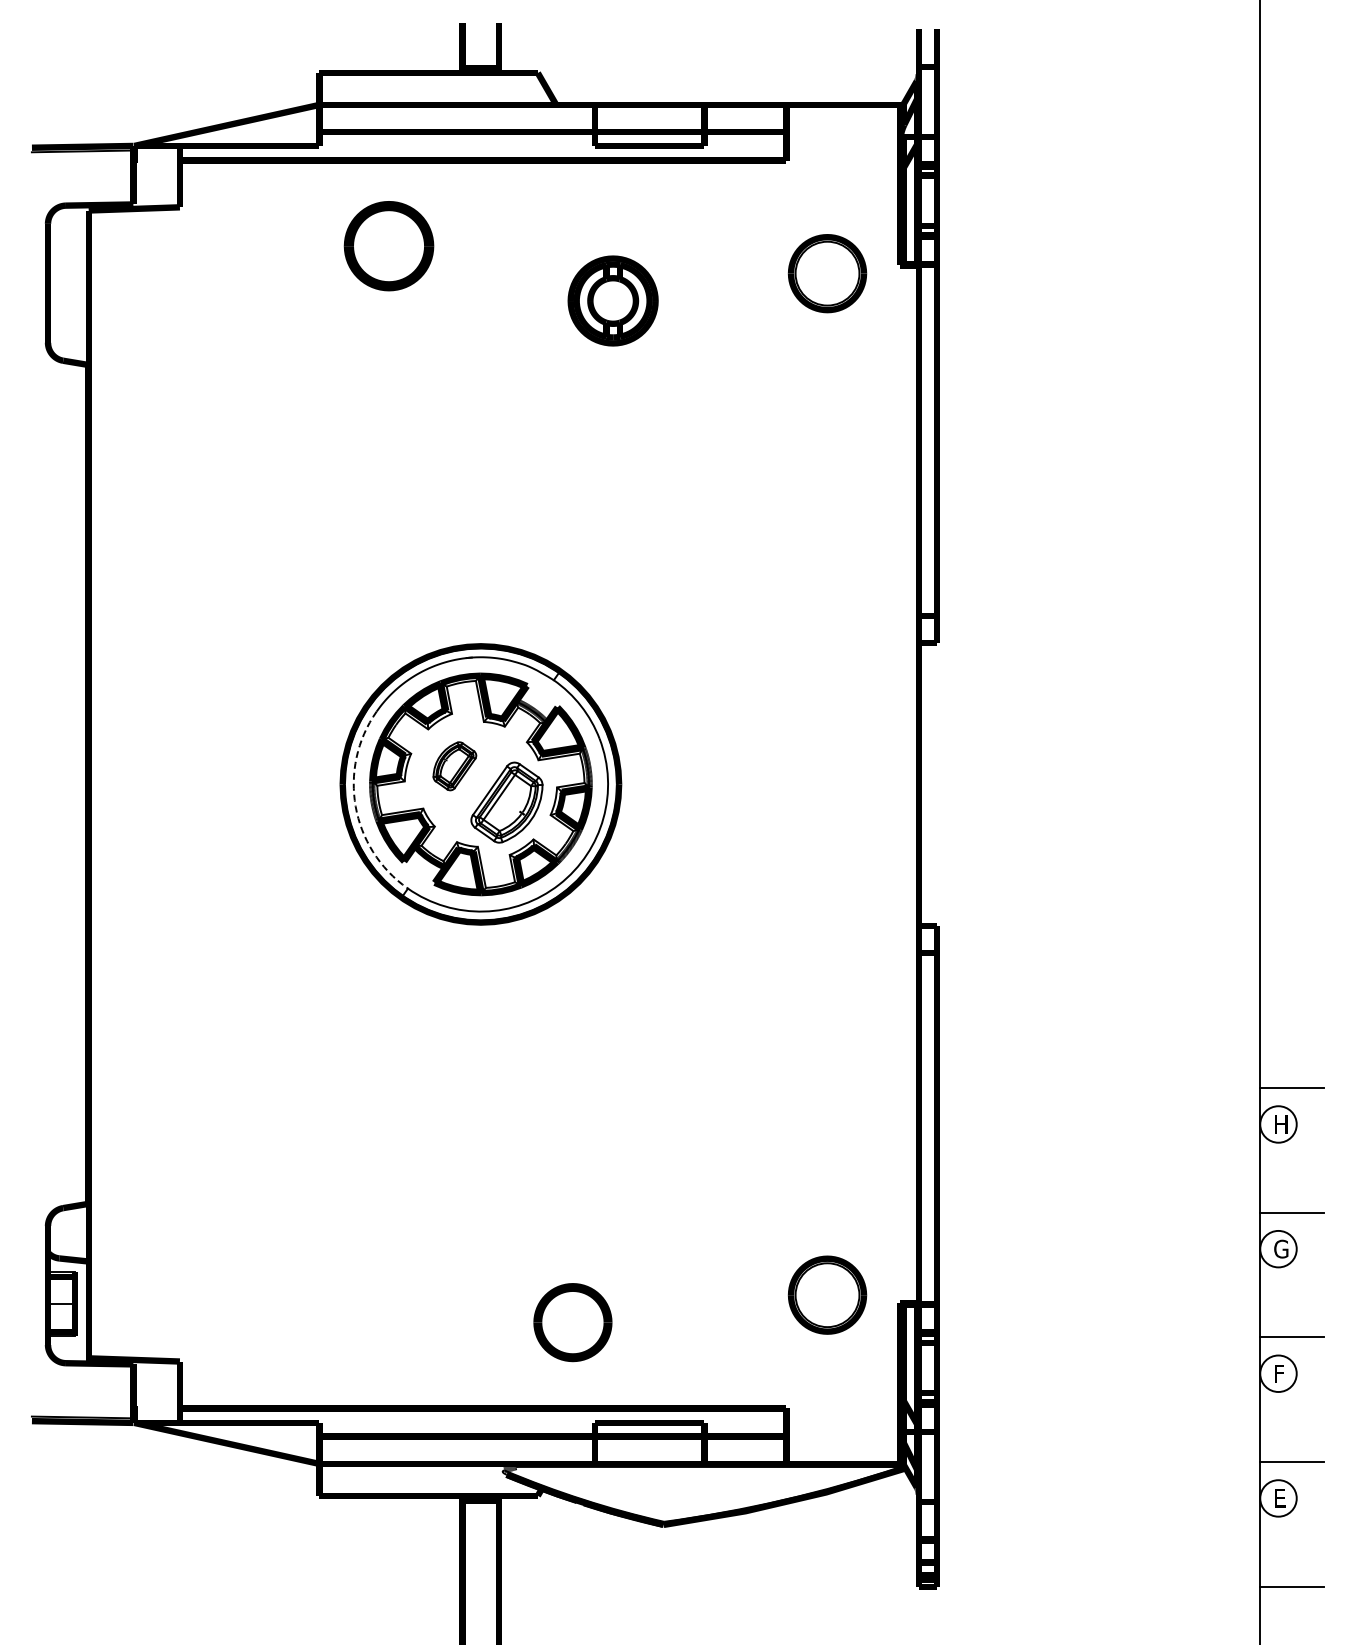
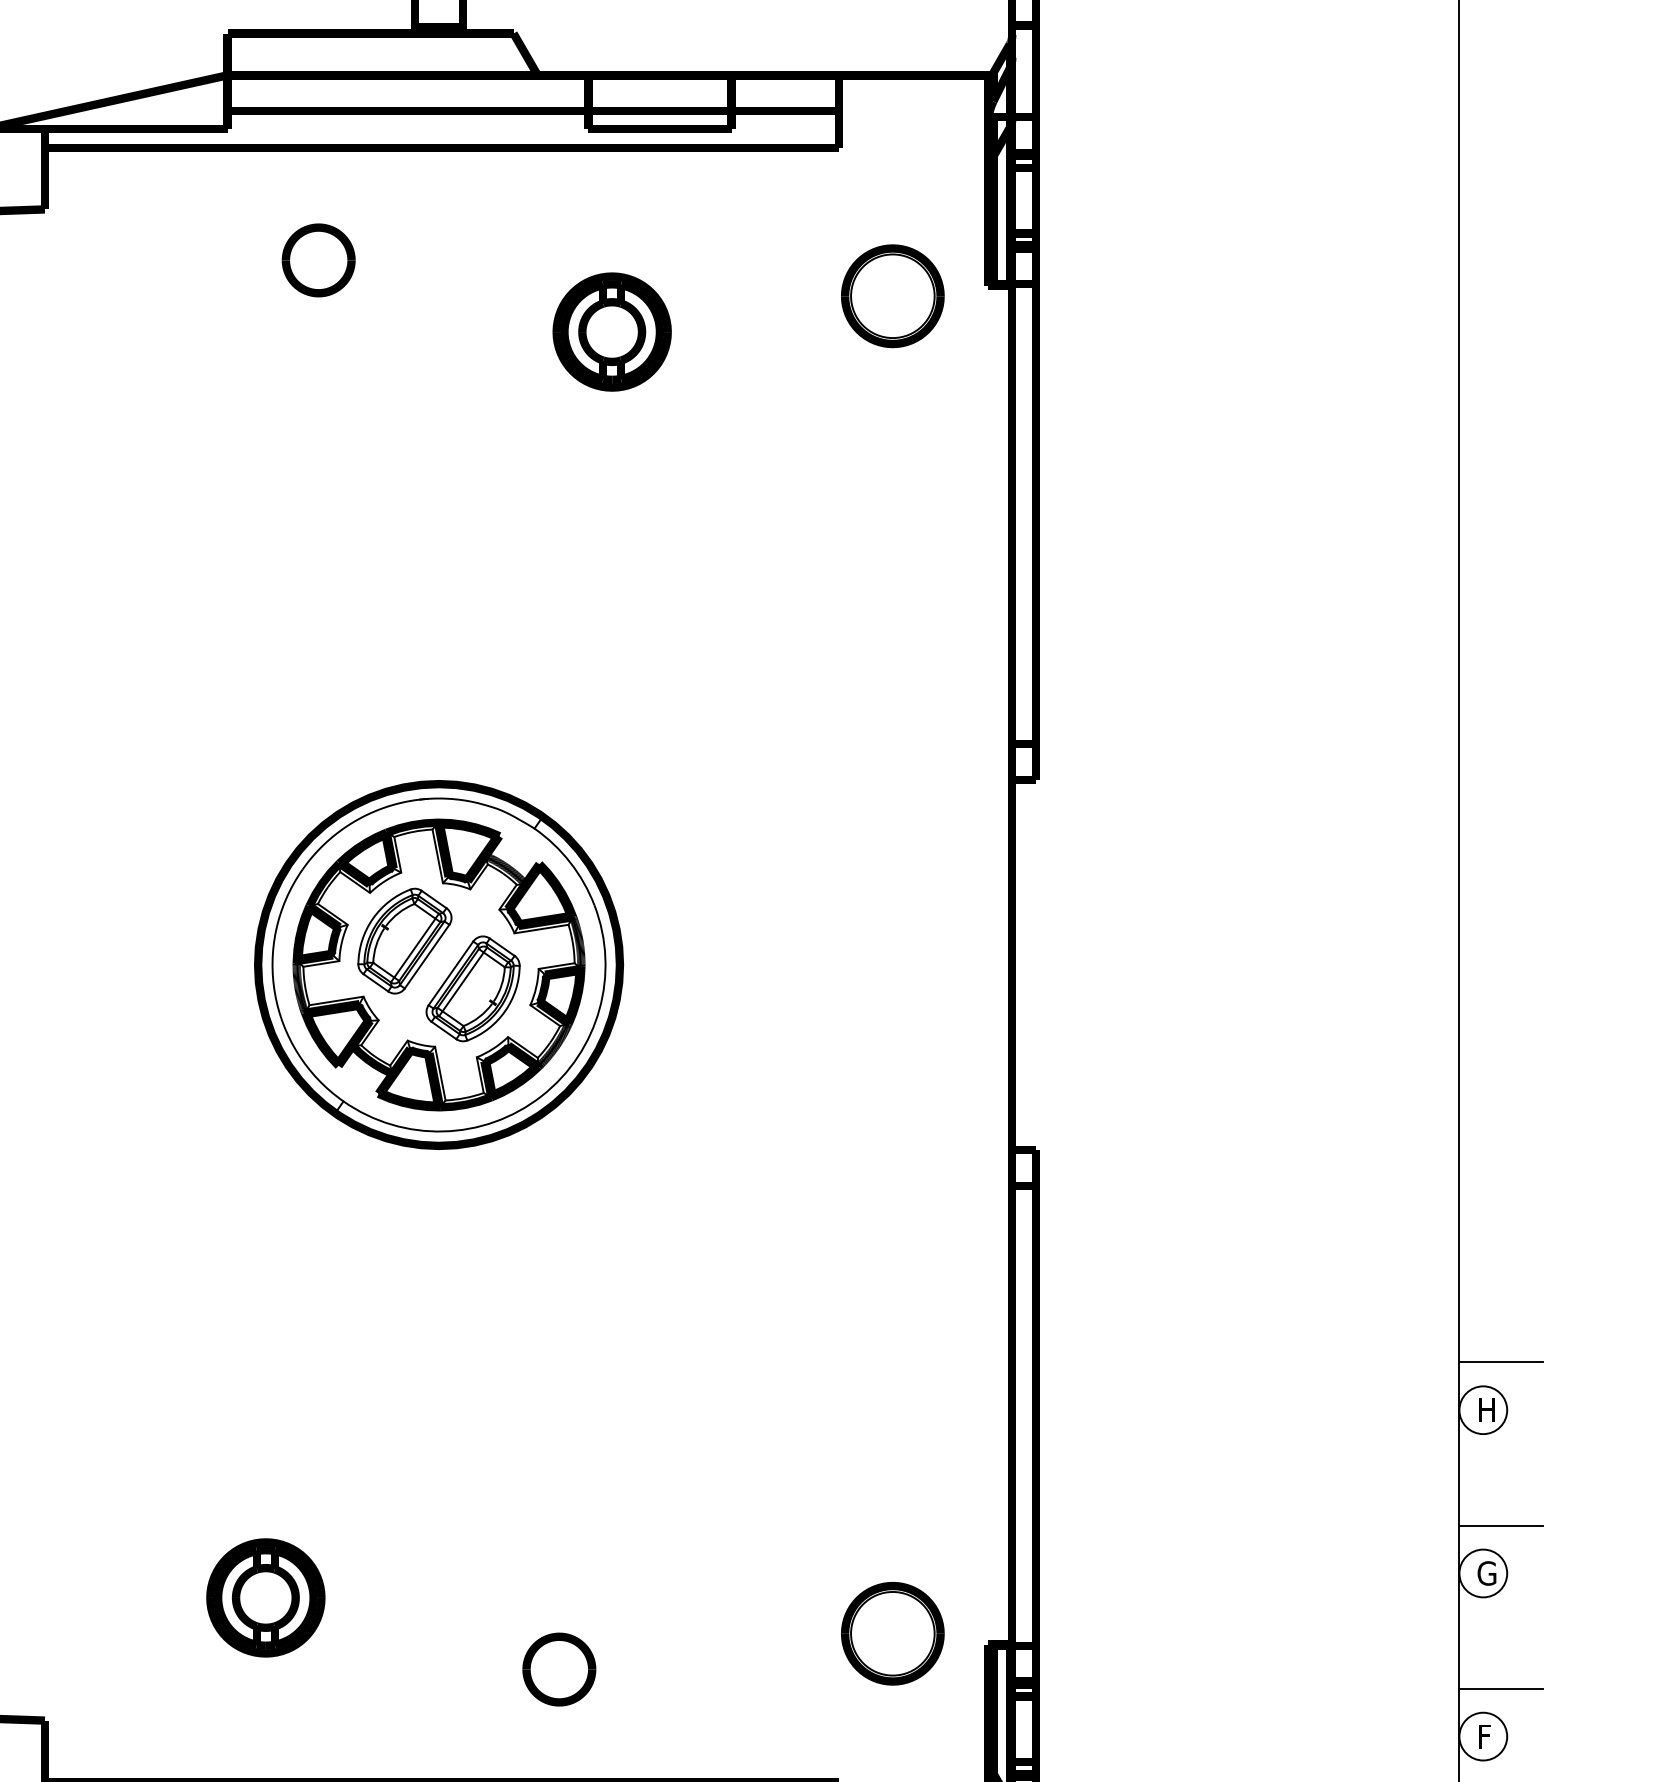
part: (388, 246) -> (318, 260), size x0.62
part: (454, 766) -> (404, 941), size x1.67
arc: (355, 806) -> (274, 993), dashed -> solid
part: (348, 1267) -> (265, 1597), added
part: (572, 1322) -> (558, 1669), size x0.71

